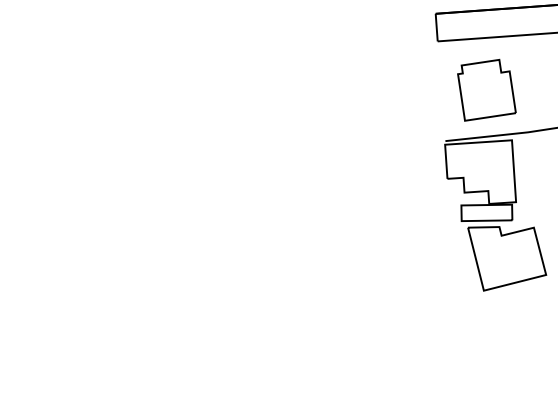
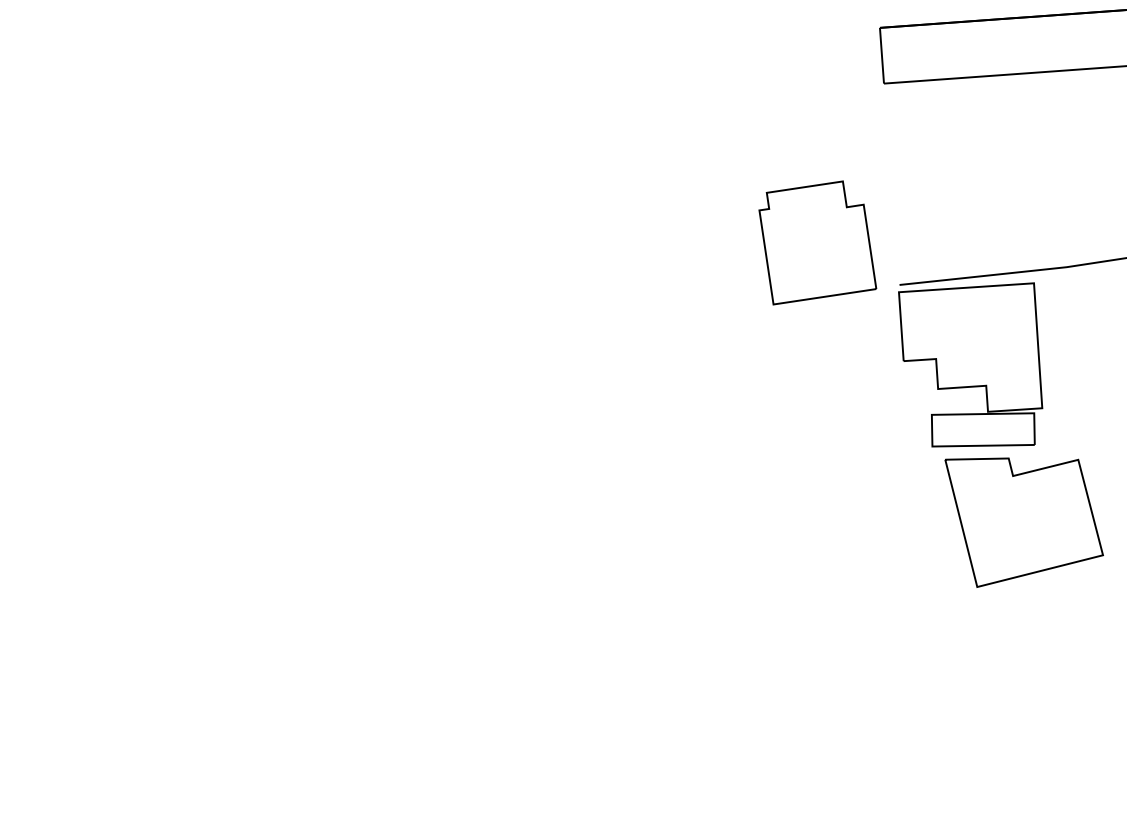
part: (486, 89) -> (816, 241), moved

